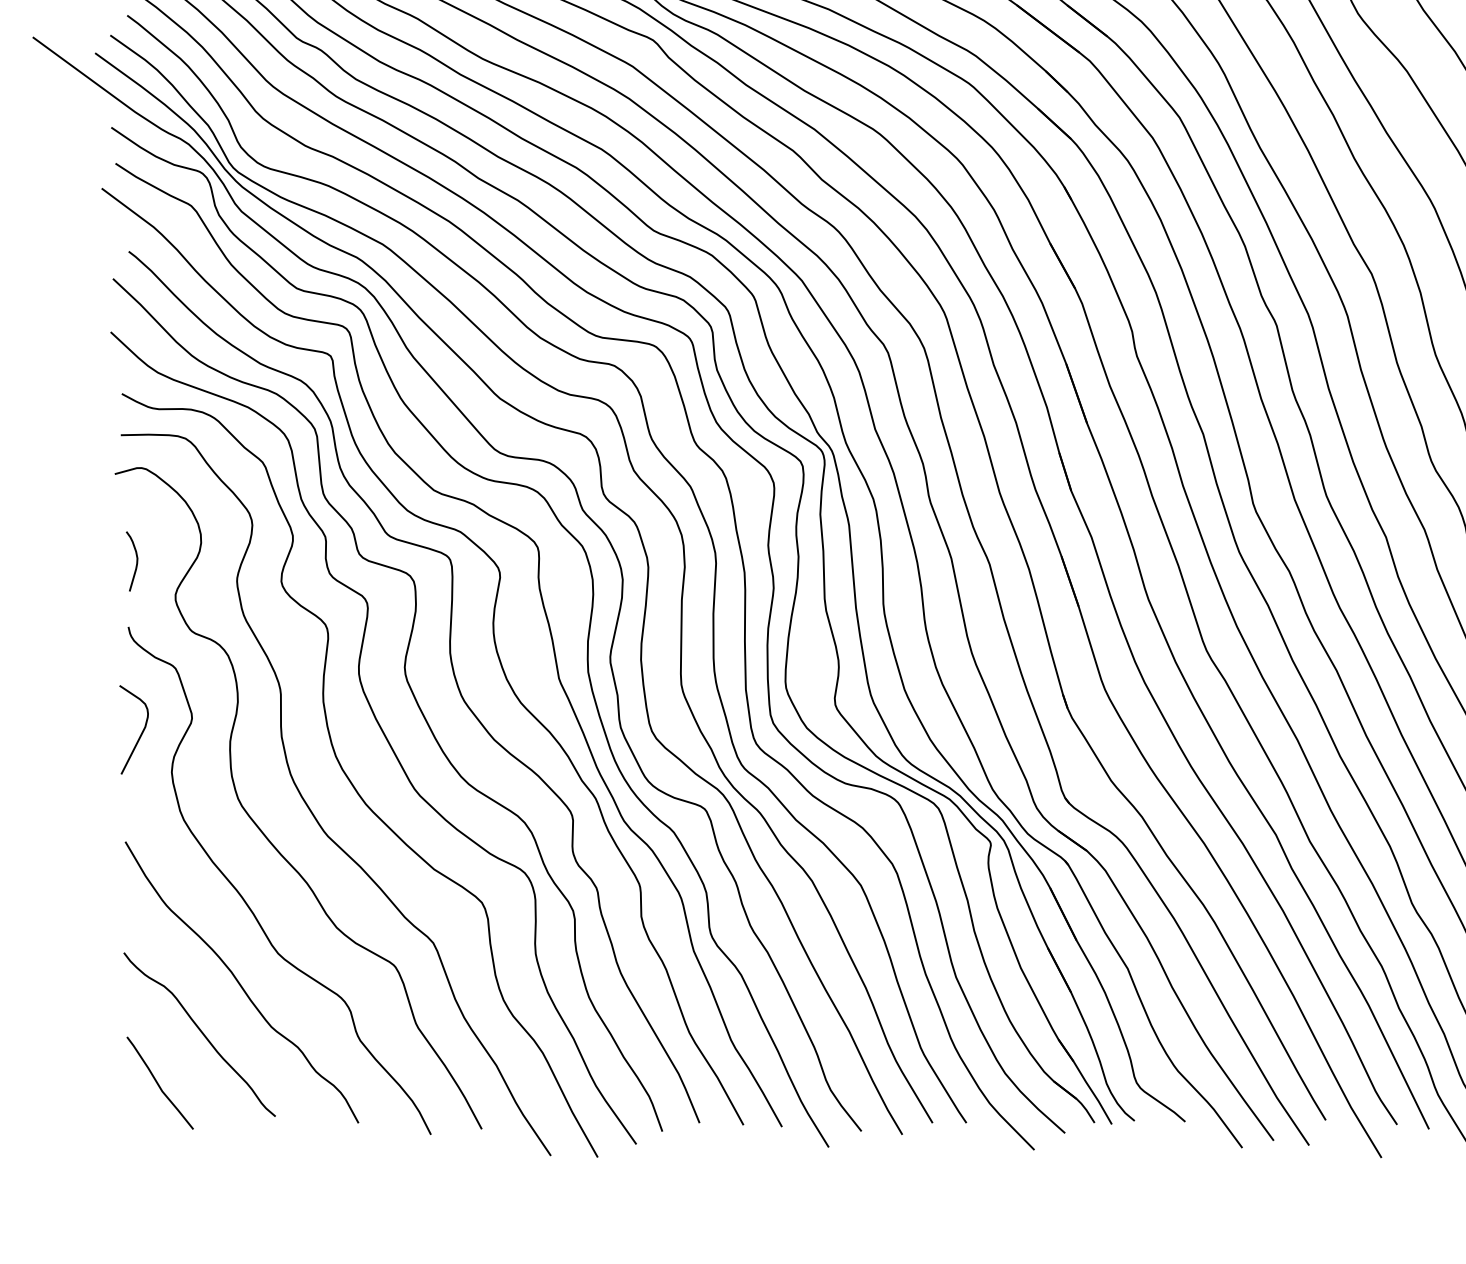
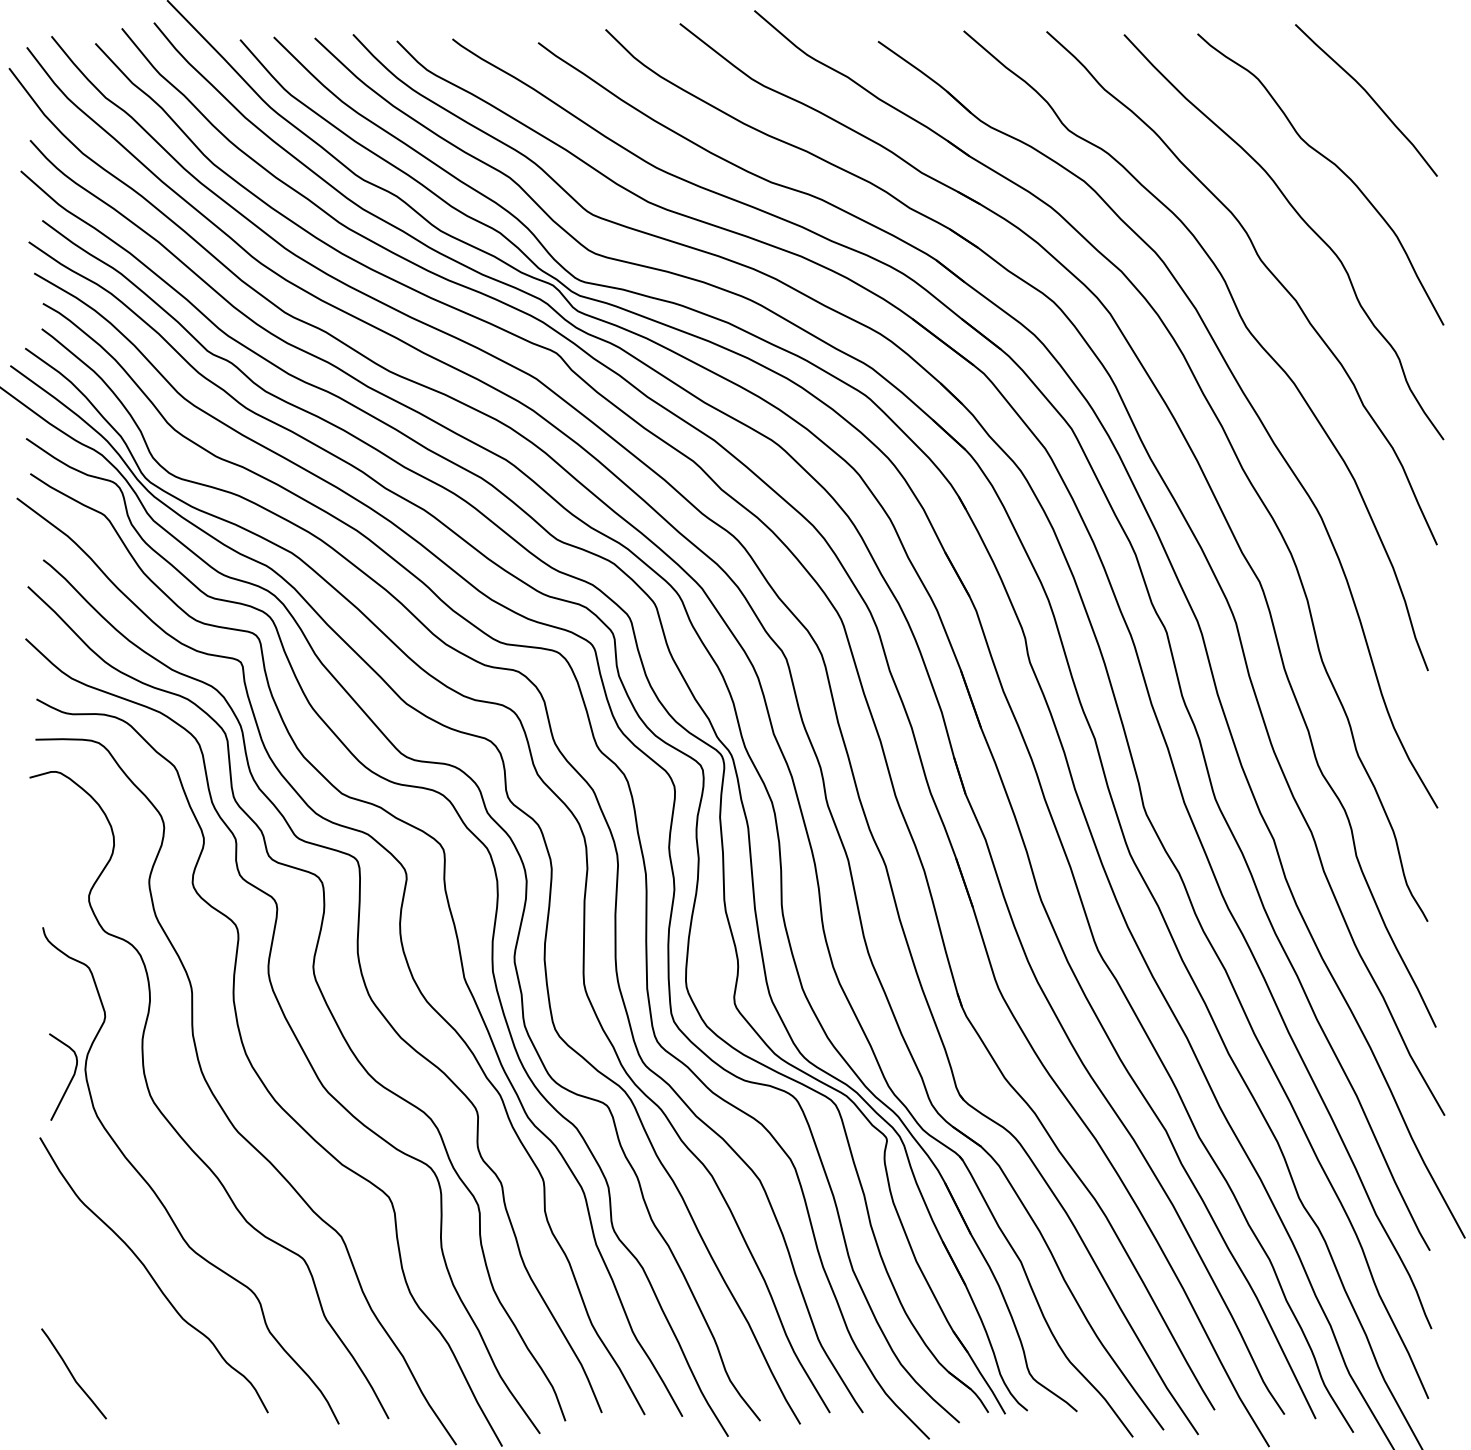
curve: (136, 560) -> (50, 862), removed
curve: (141, 732) -> (70, 1079), moved
curve: (201, 1033) -> (114, 1325), removed

